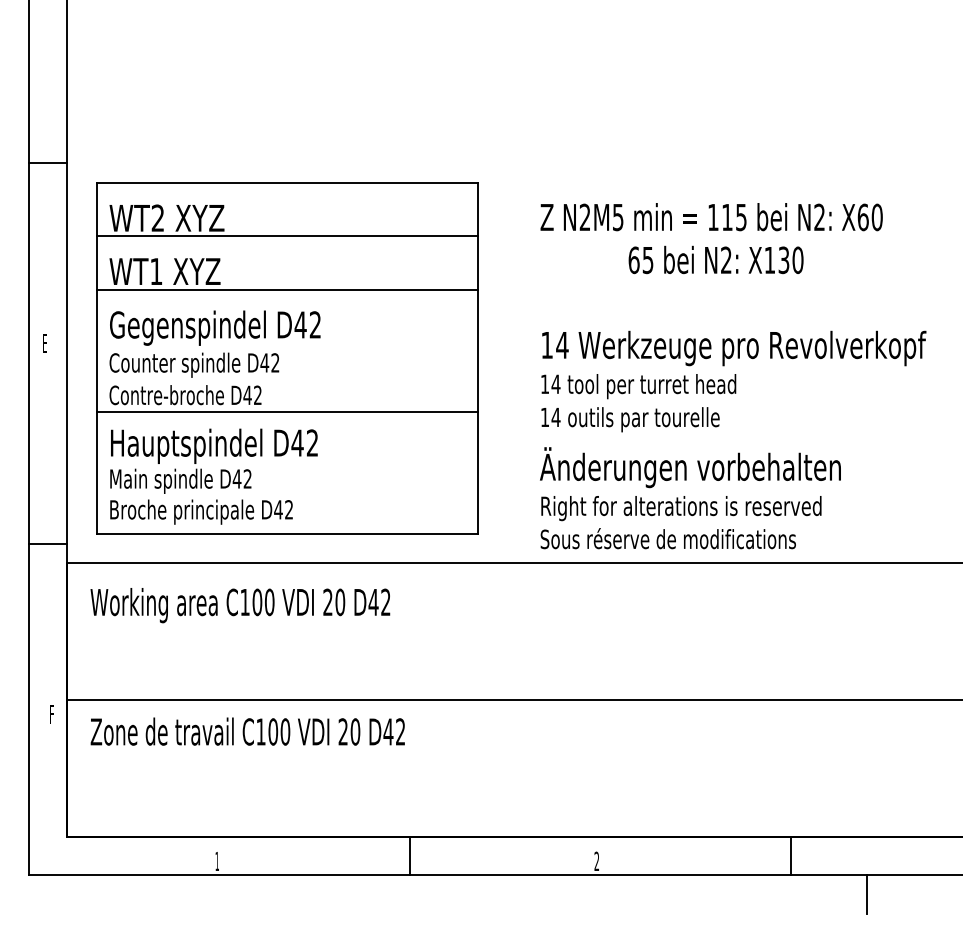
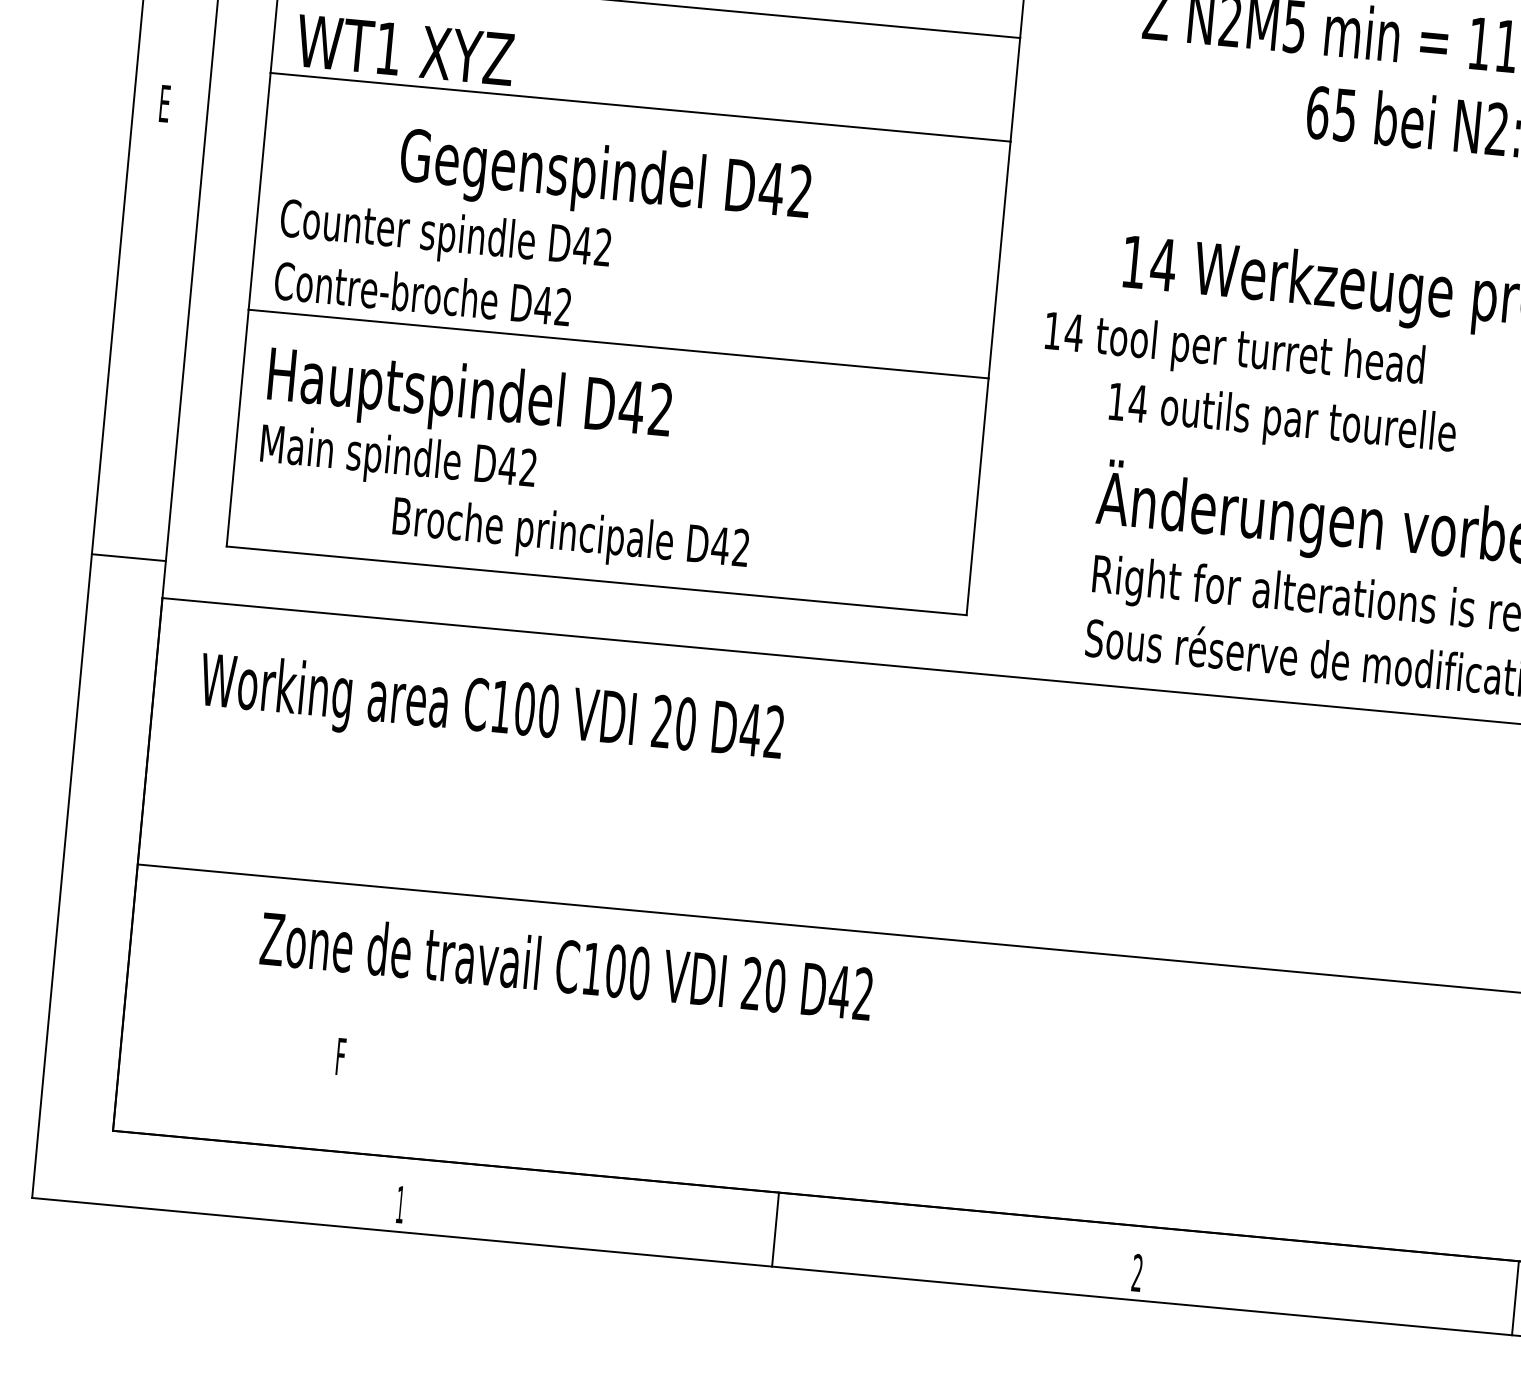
text: (215, 327) -> (605, 178), moved
text: (44, 343) -> (164, 103), moved
text: (638, 386) -> (1233, 352), moved
text: (201, 511) -> (570, 535), moved
text: (51, 714) -> (340, 1056), moved
text: (247, 731) -> (566, 965), moved

